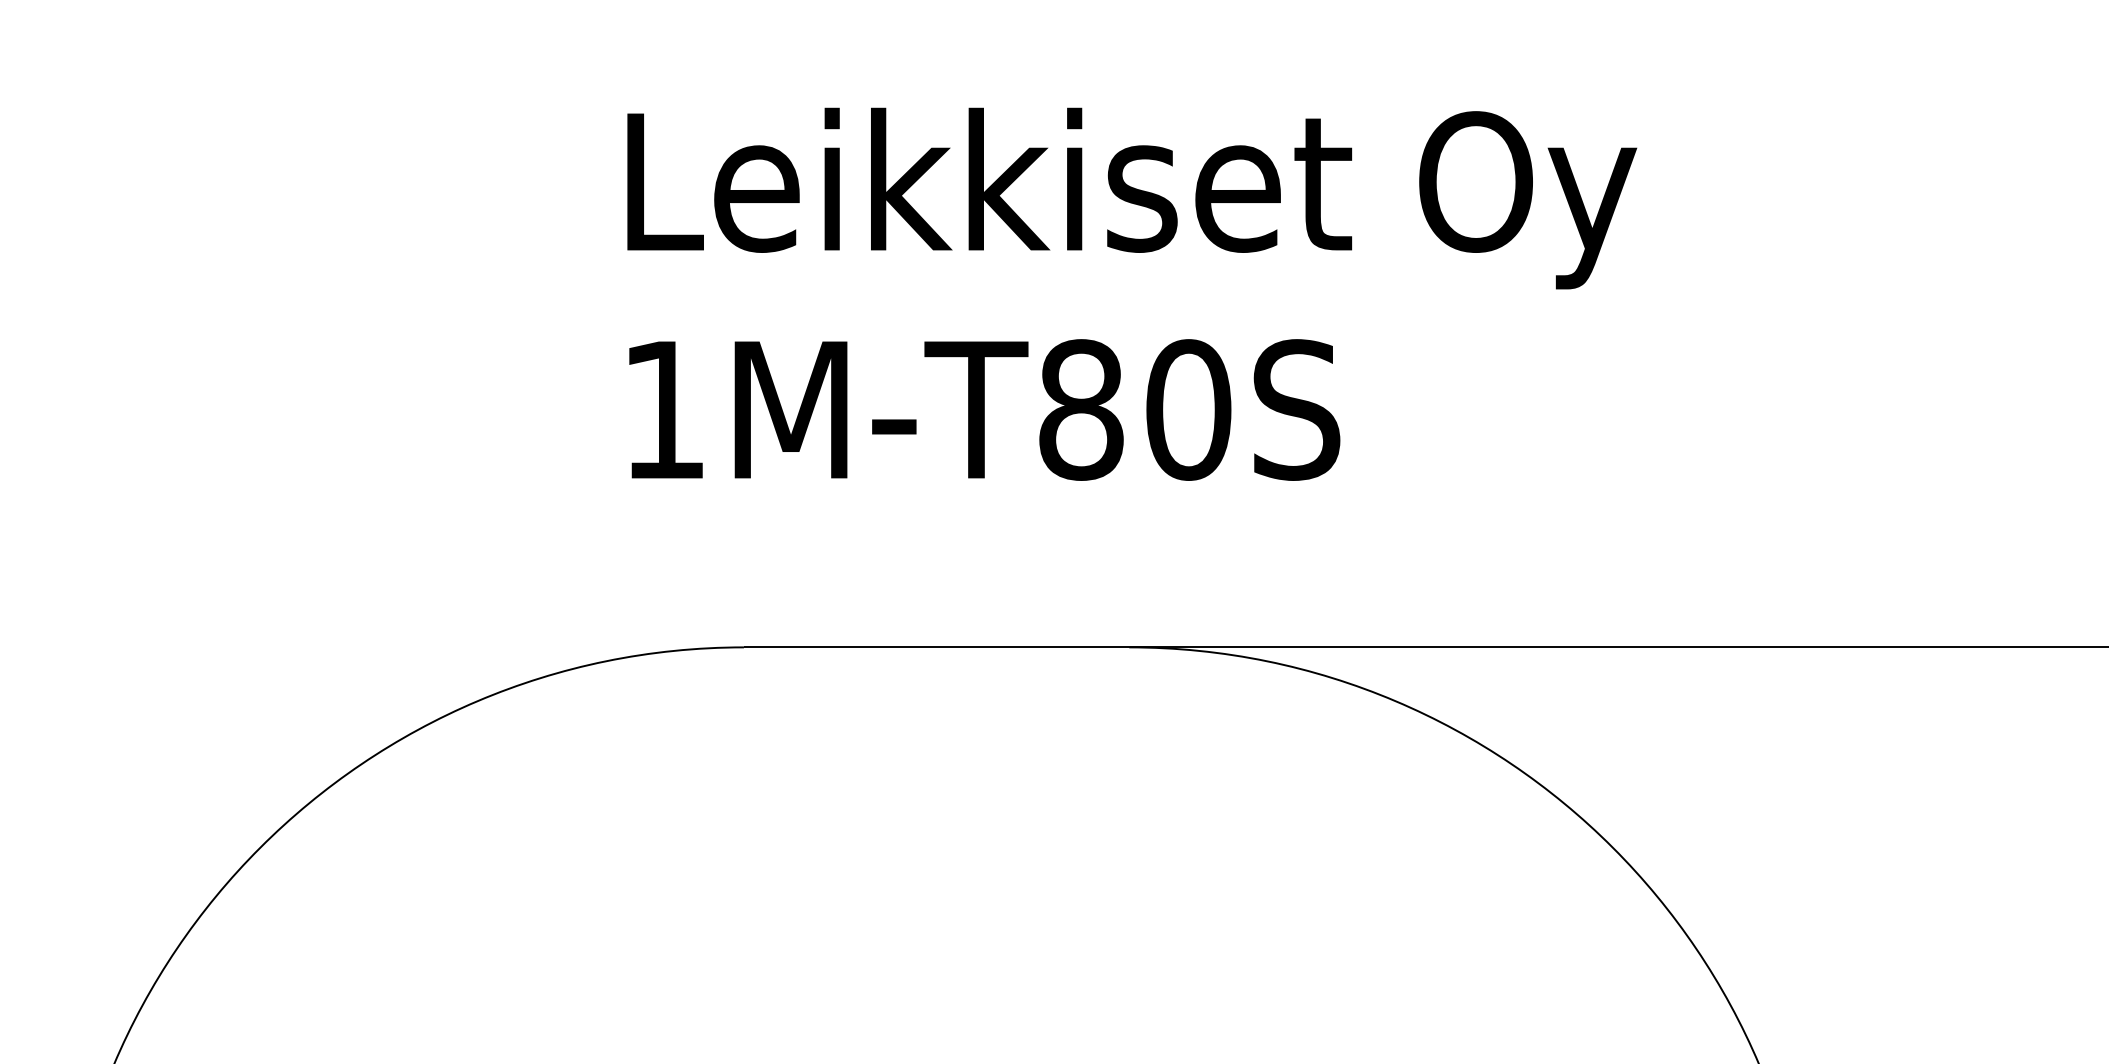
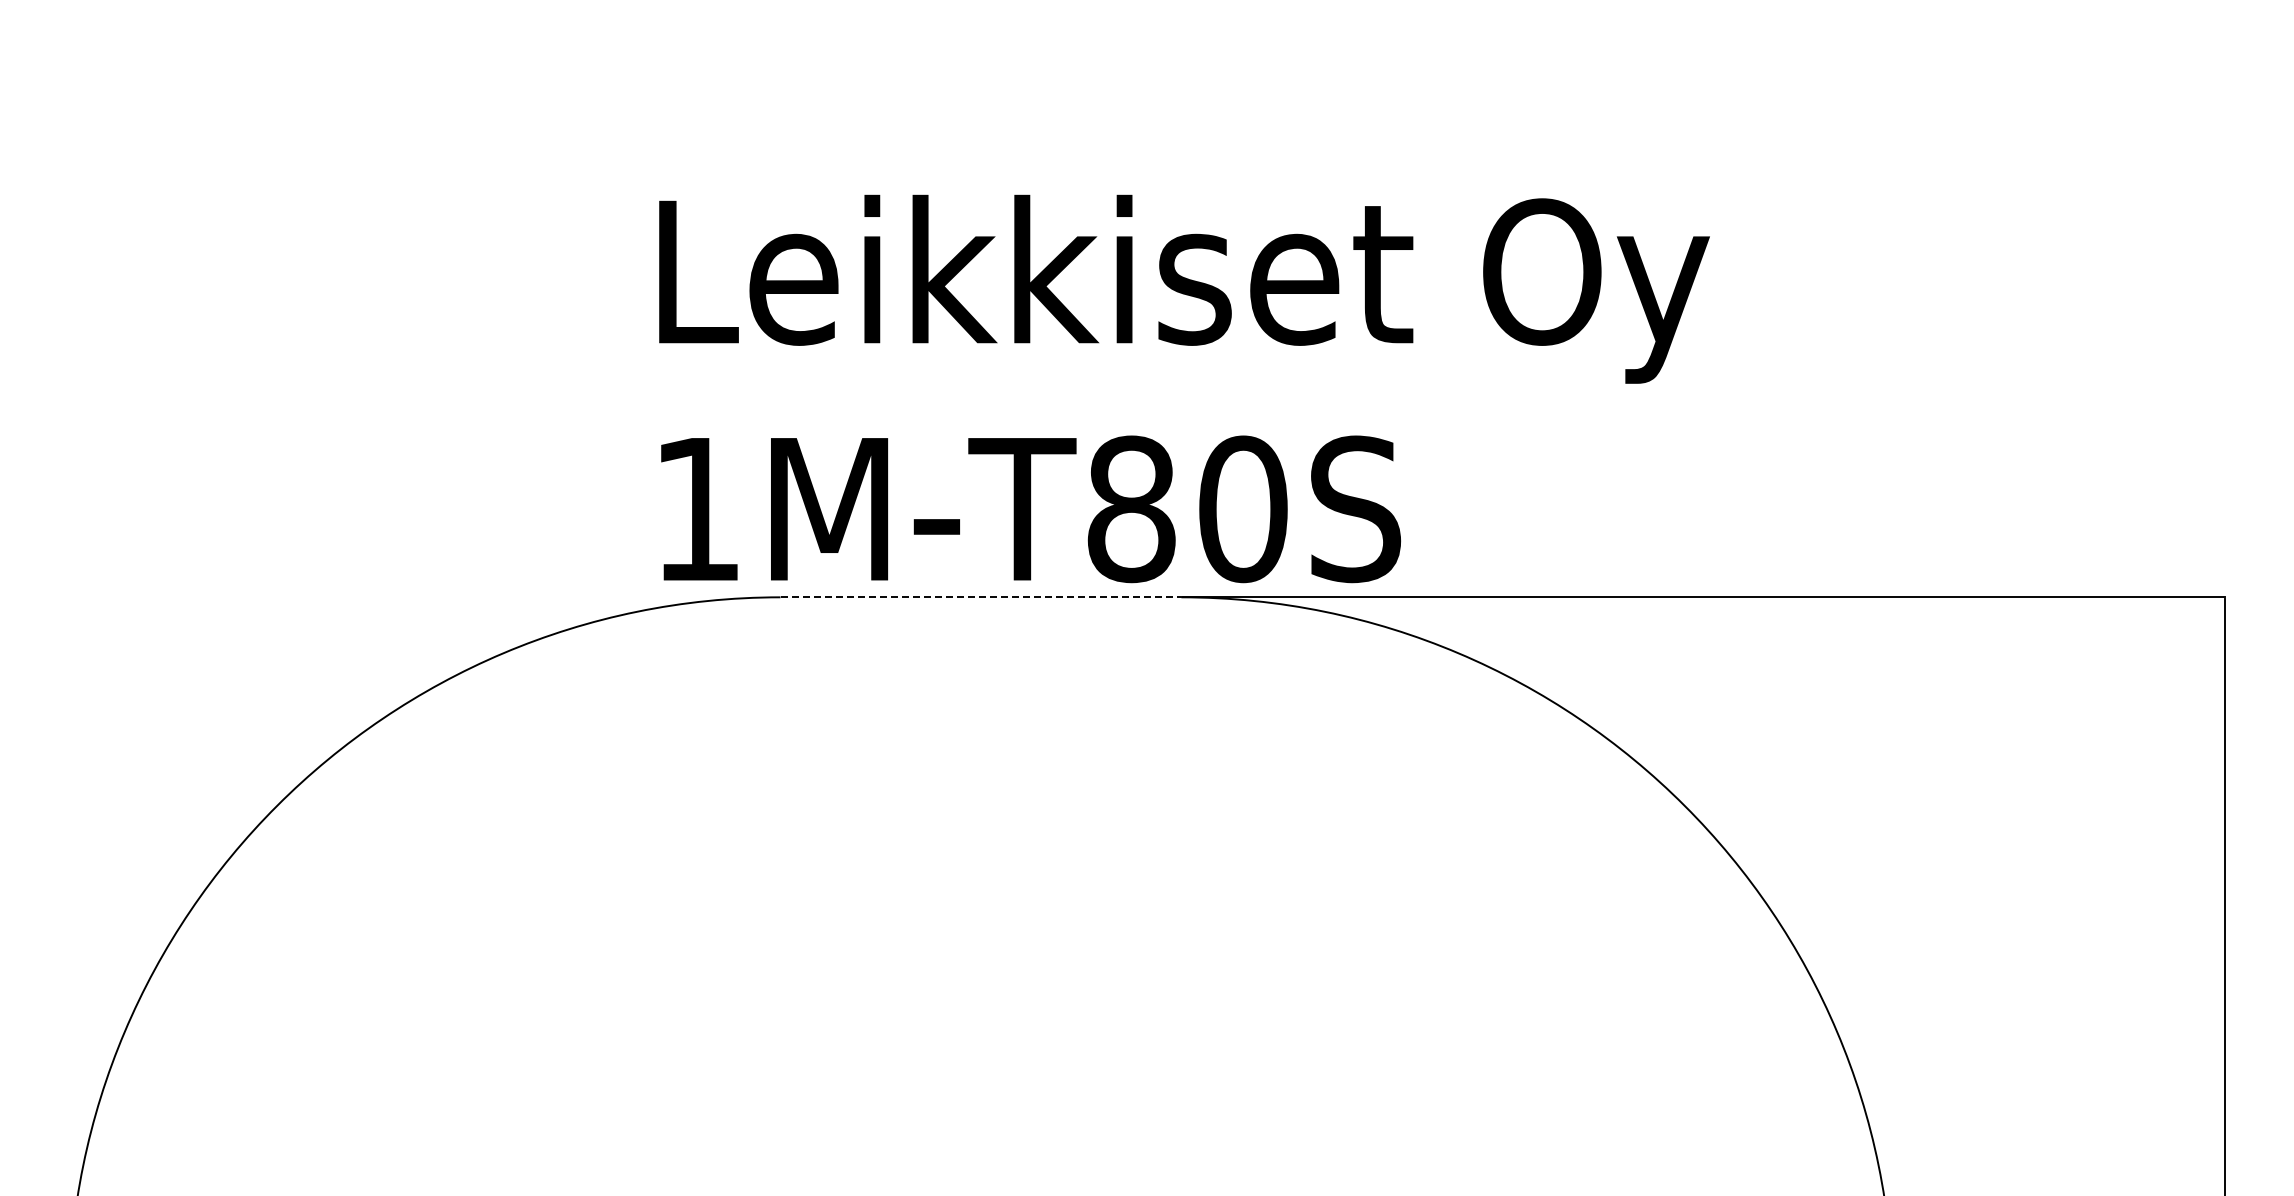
text: (1132, 293) -> (1184, 388), moved
line: (937, 647) -> (981, 597), solid -> dashed

